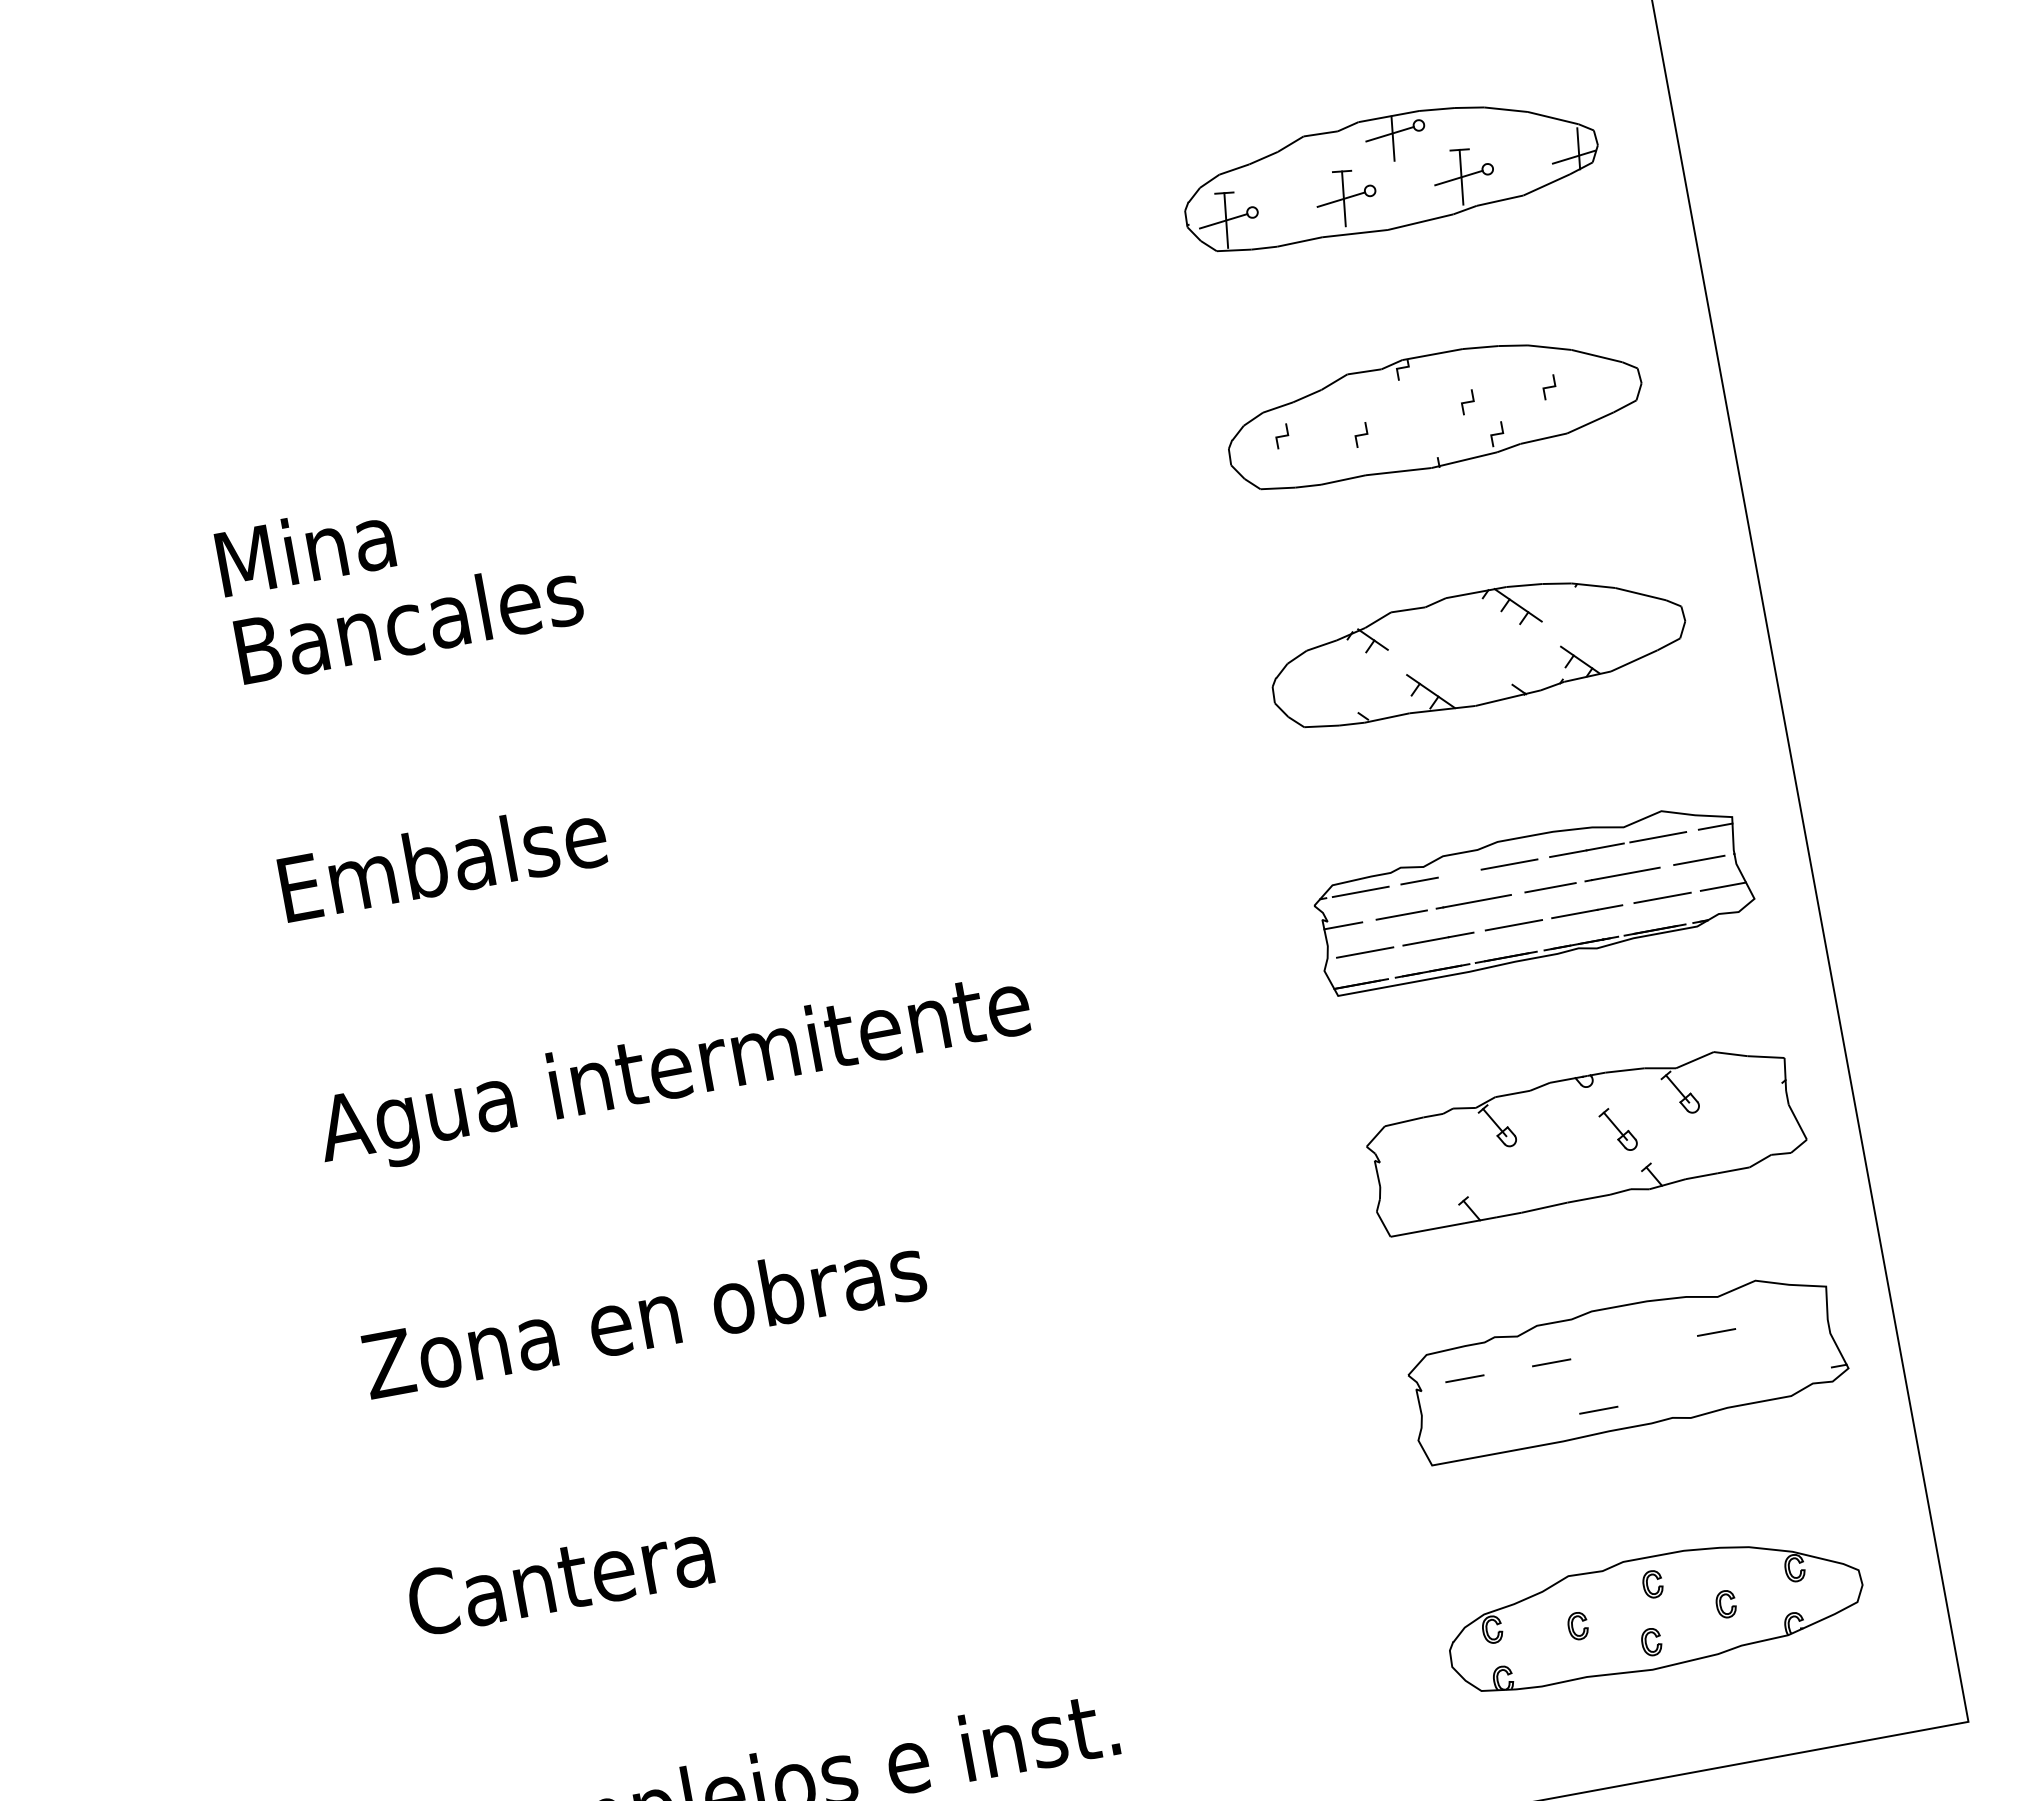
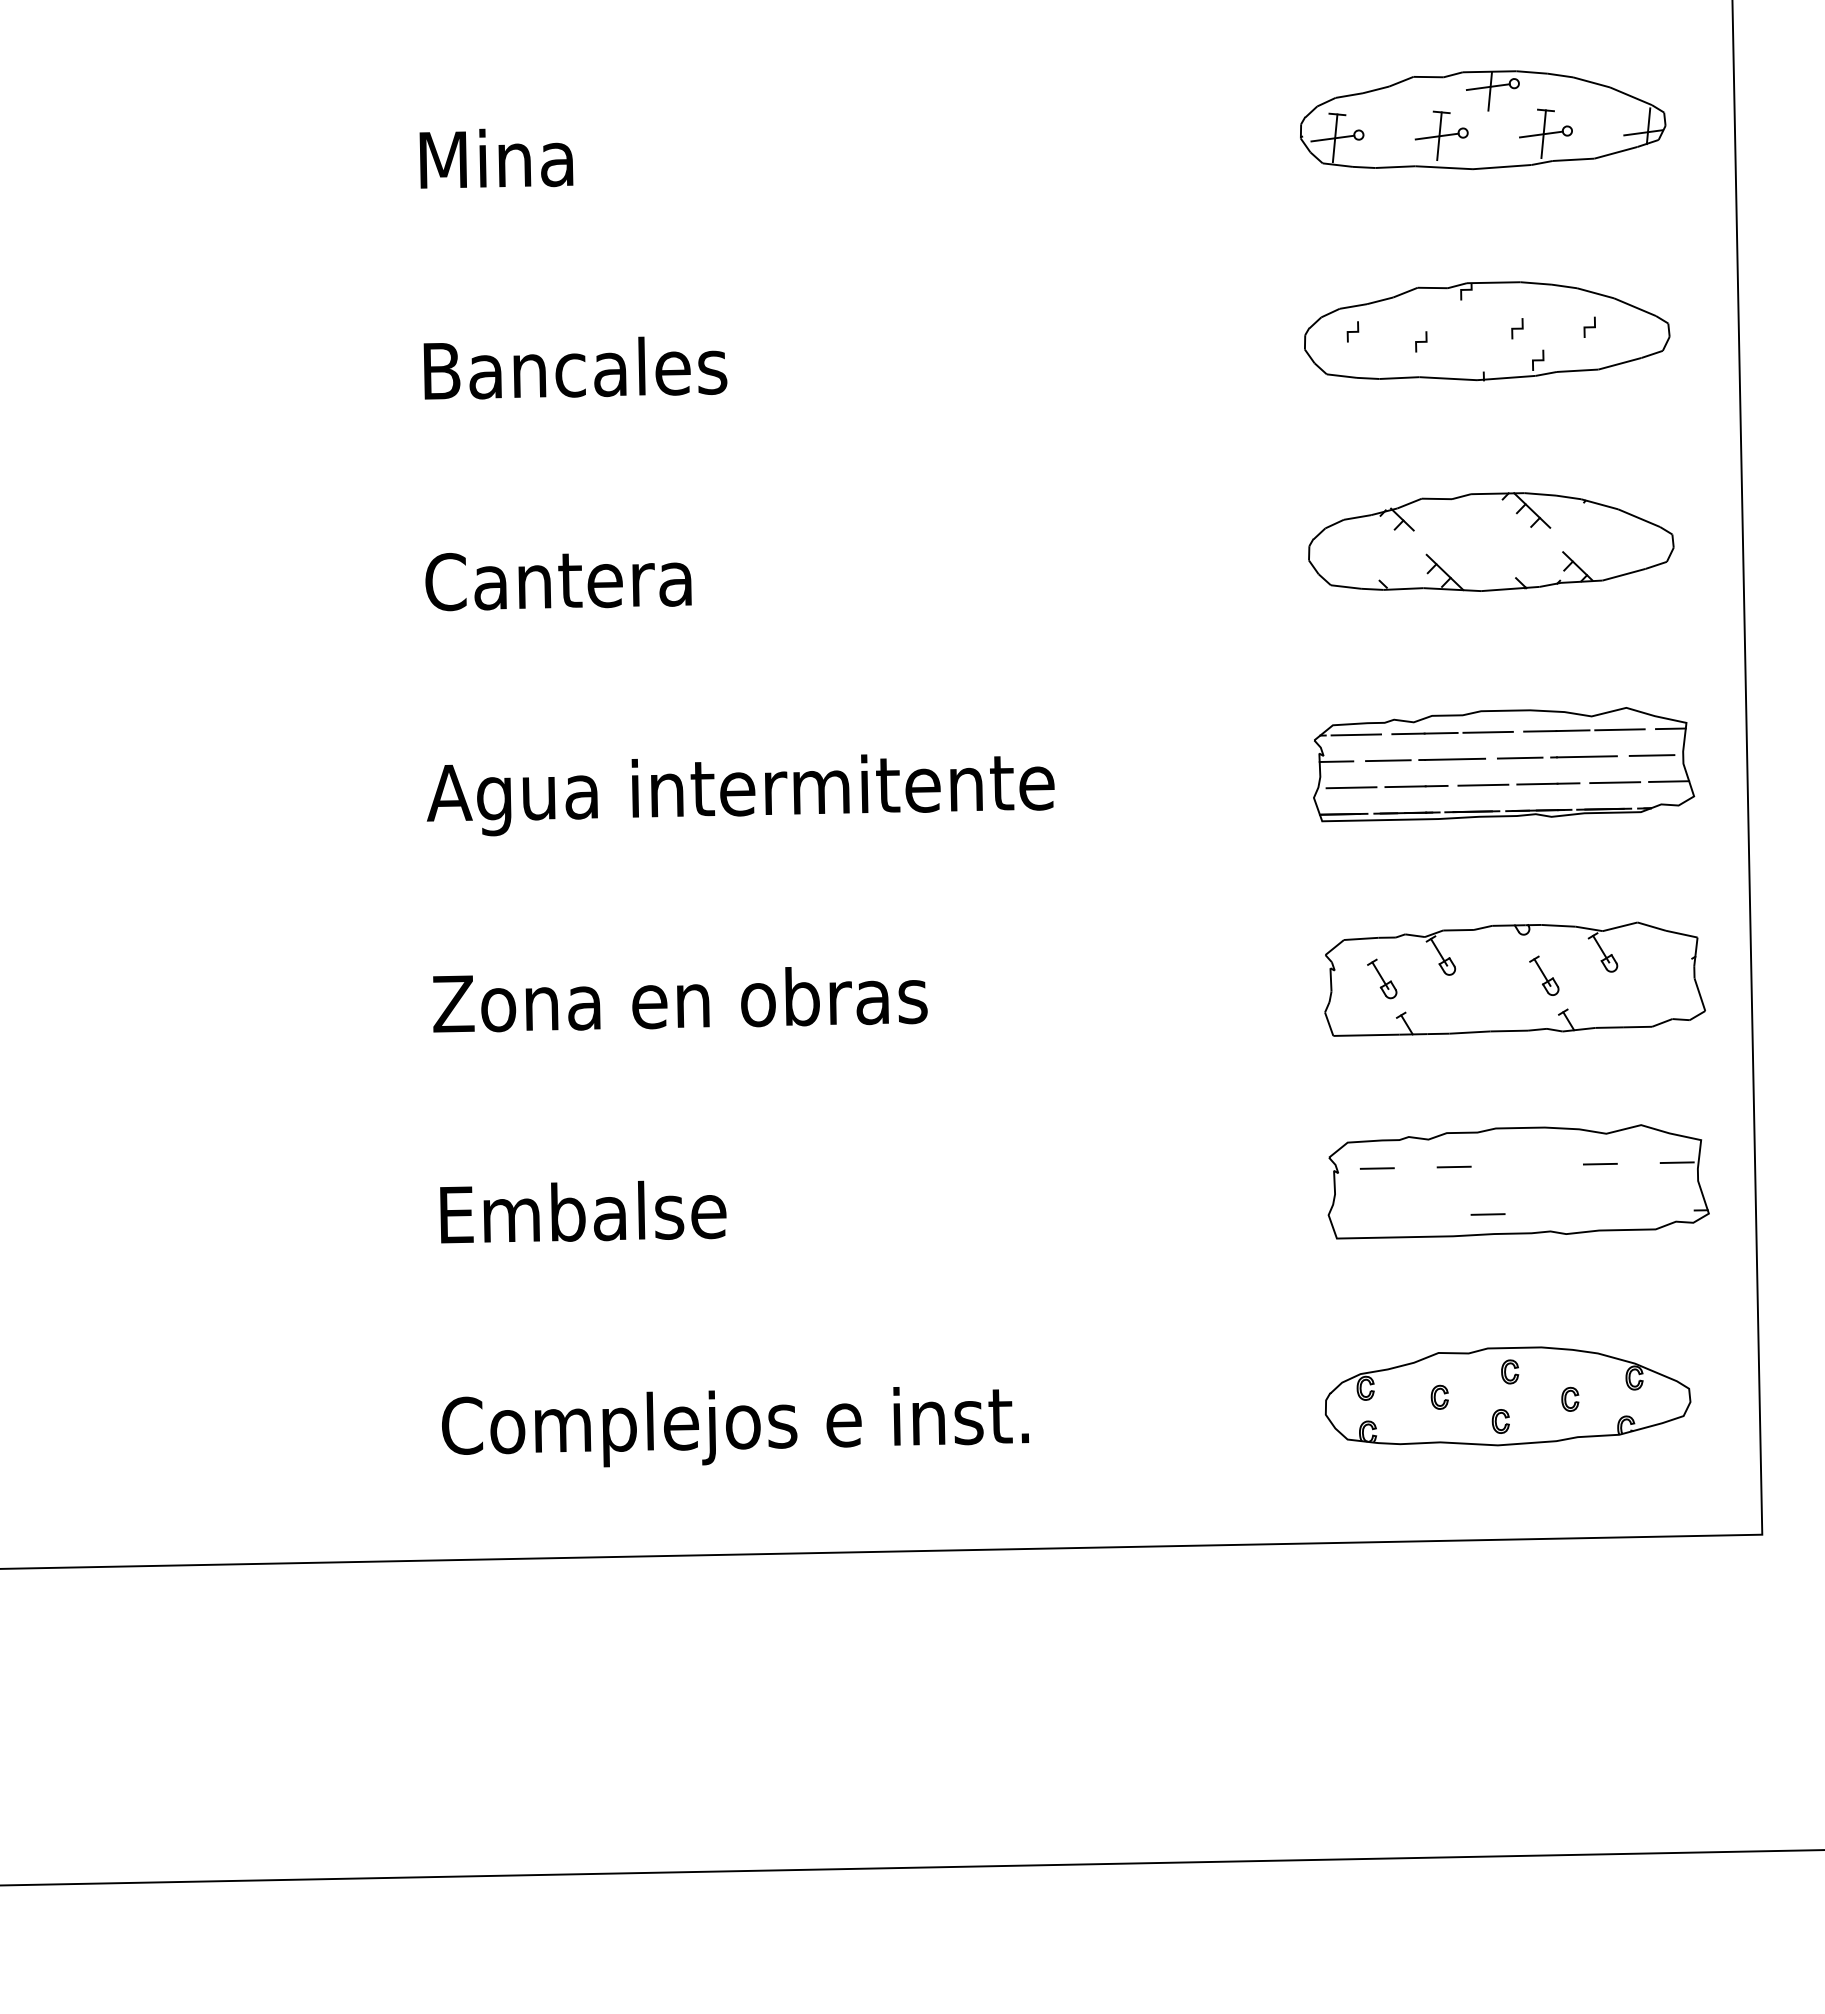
text: (305, 549) -> (496, 158), moved
text: (441, 861) -> (569, 579), Embalse -> Cantera
line: (1455, 873) -> (1440, 732), added
part: (1435, 1162) -> (1382, 978), added
line: (1802, 1316) -> (1676, 1162), added
text: (572, 1574) -> (581, 1211), Cantera -> Embalse

